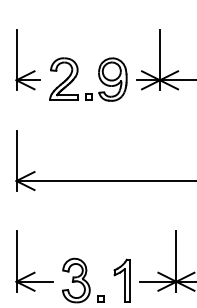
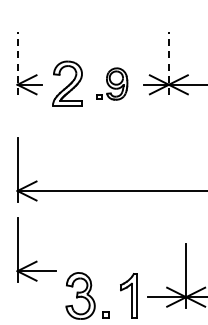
line: (16, 60) -> (17, 63), solid -> dashed
line: (159, 60) -> (168, 63), solid -> dashed
part: (106, 79) -> (112, 83), size x0.7
part: (34, 271) -> (36, 260), moved

